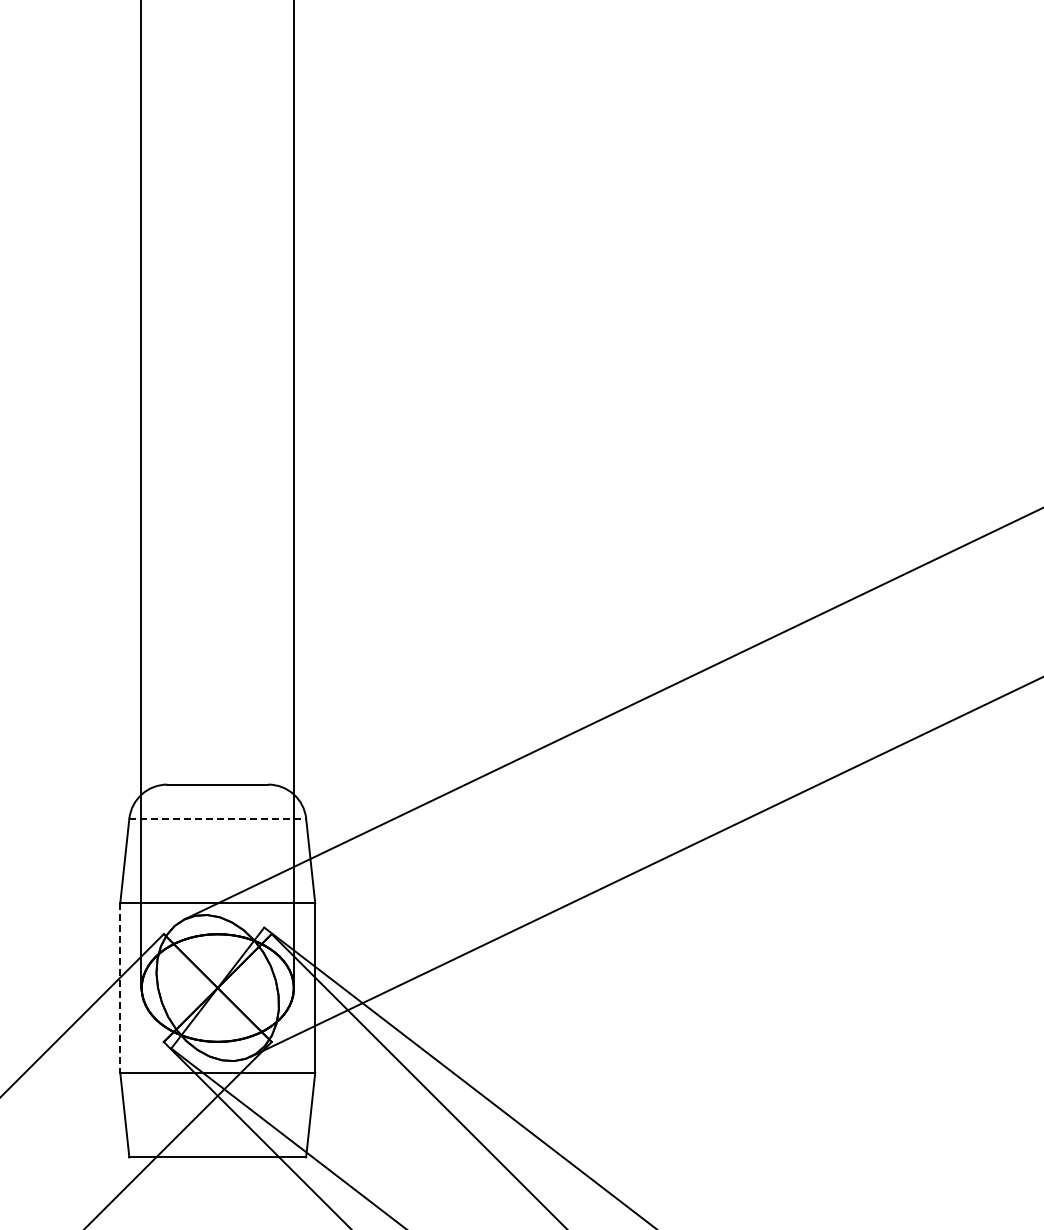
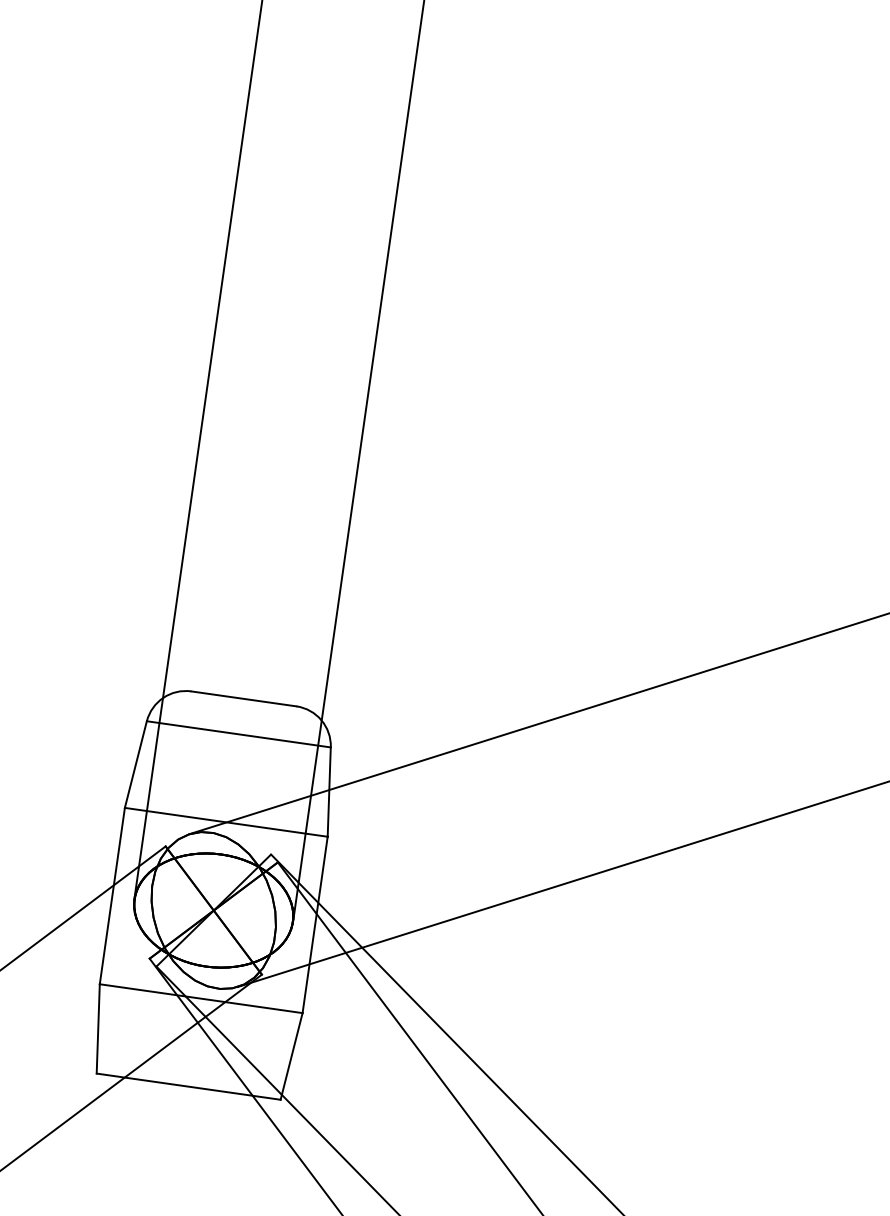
line: (218, 818) -> (239, 734), dashed -> solid
line: (120, 988) -> (112, 896), dashed -> solid

